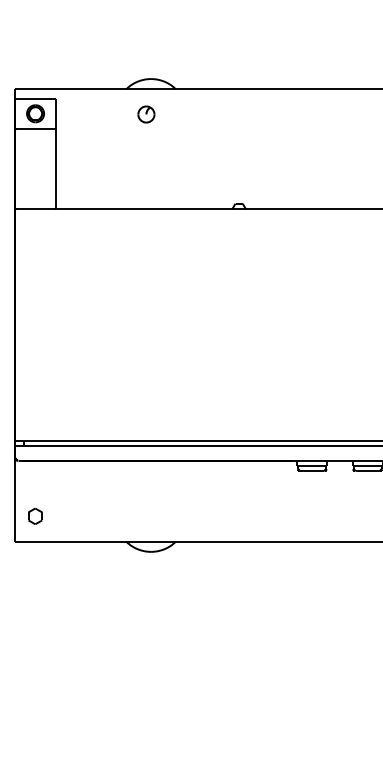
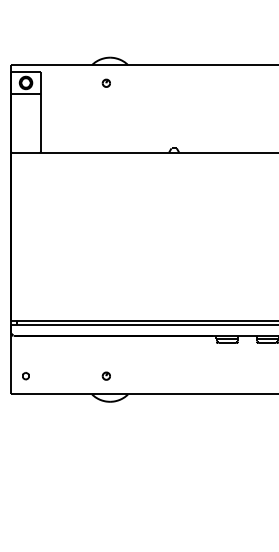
part: (144, 113) -> (105, 82), size x0.62
part: (144, 515) -> (105, 375), added
part: (34, 517) -> (25, 376), size x0.62

